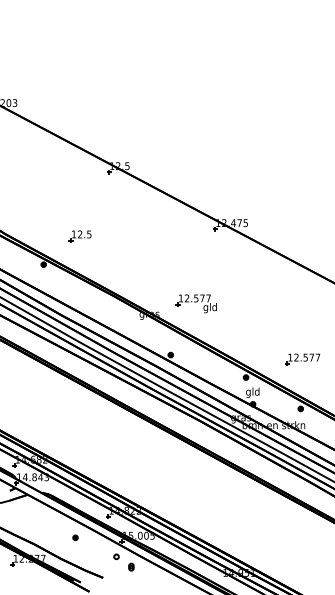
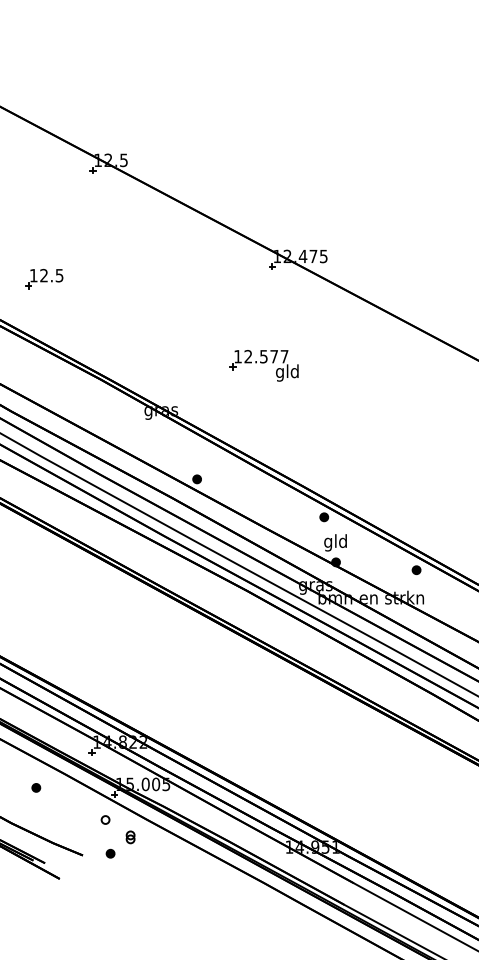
part: (195, 303) -> (262, 365), moved
part: (302, 359) -> (419, 486), removed
part: (119, 576) -> (110, 853), added

